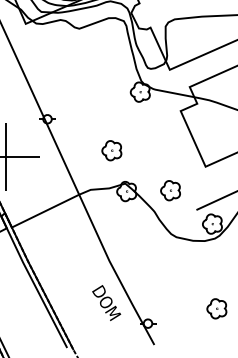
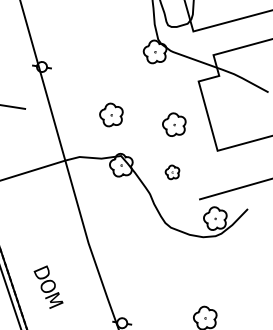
part: (165, 150) -> (173, 124), added
part: (170, 190) -> (172, 172), size x0.6
text: (106, 302) -> (48, 286), moved

